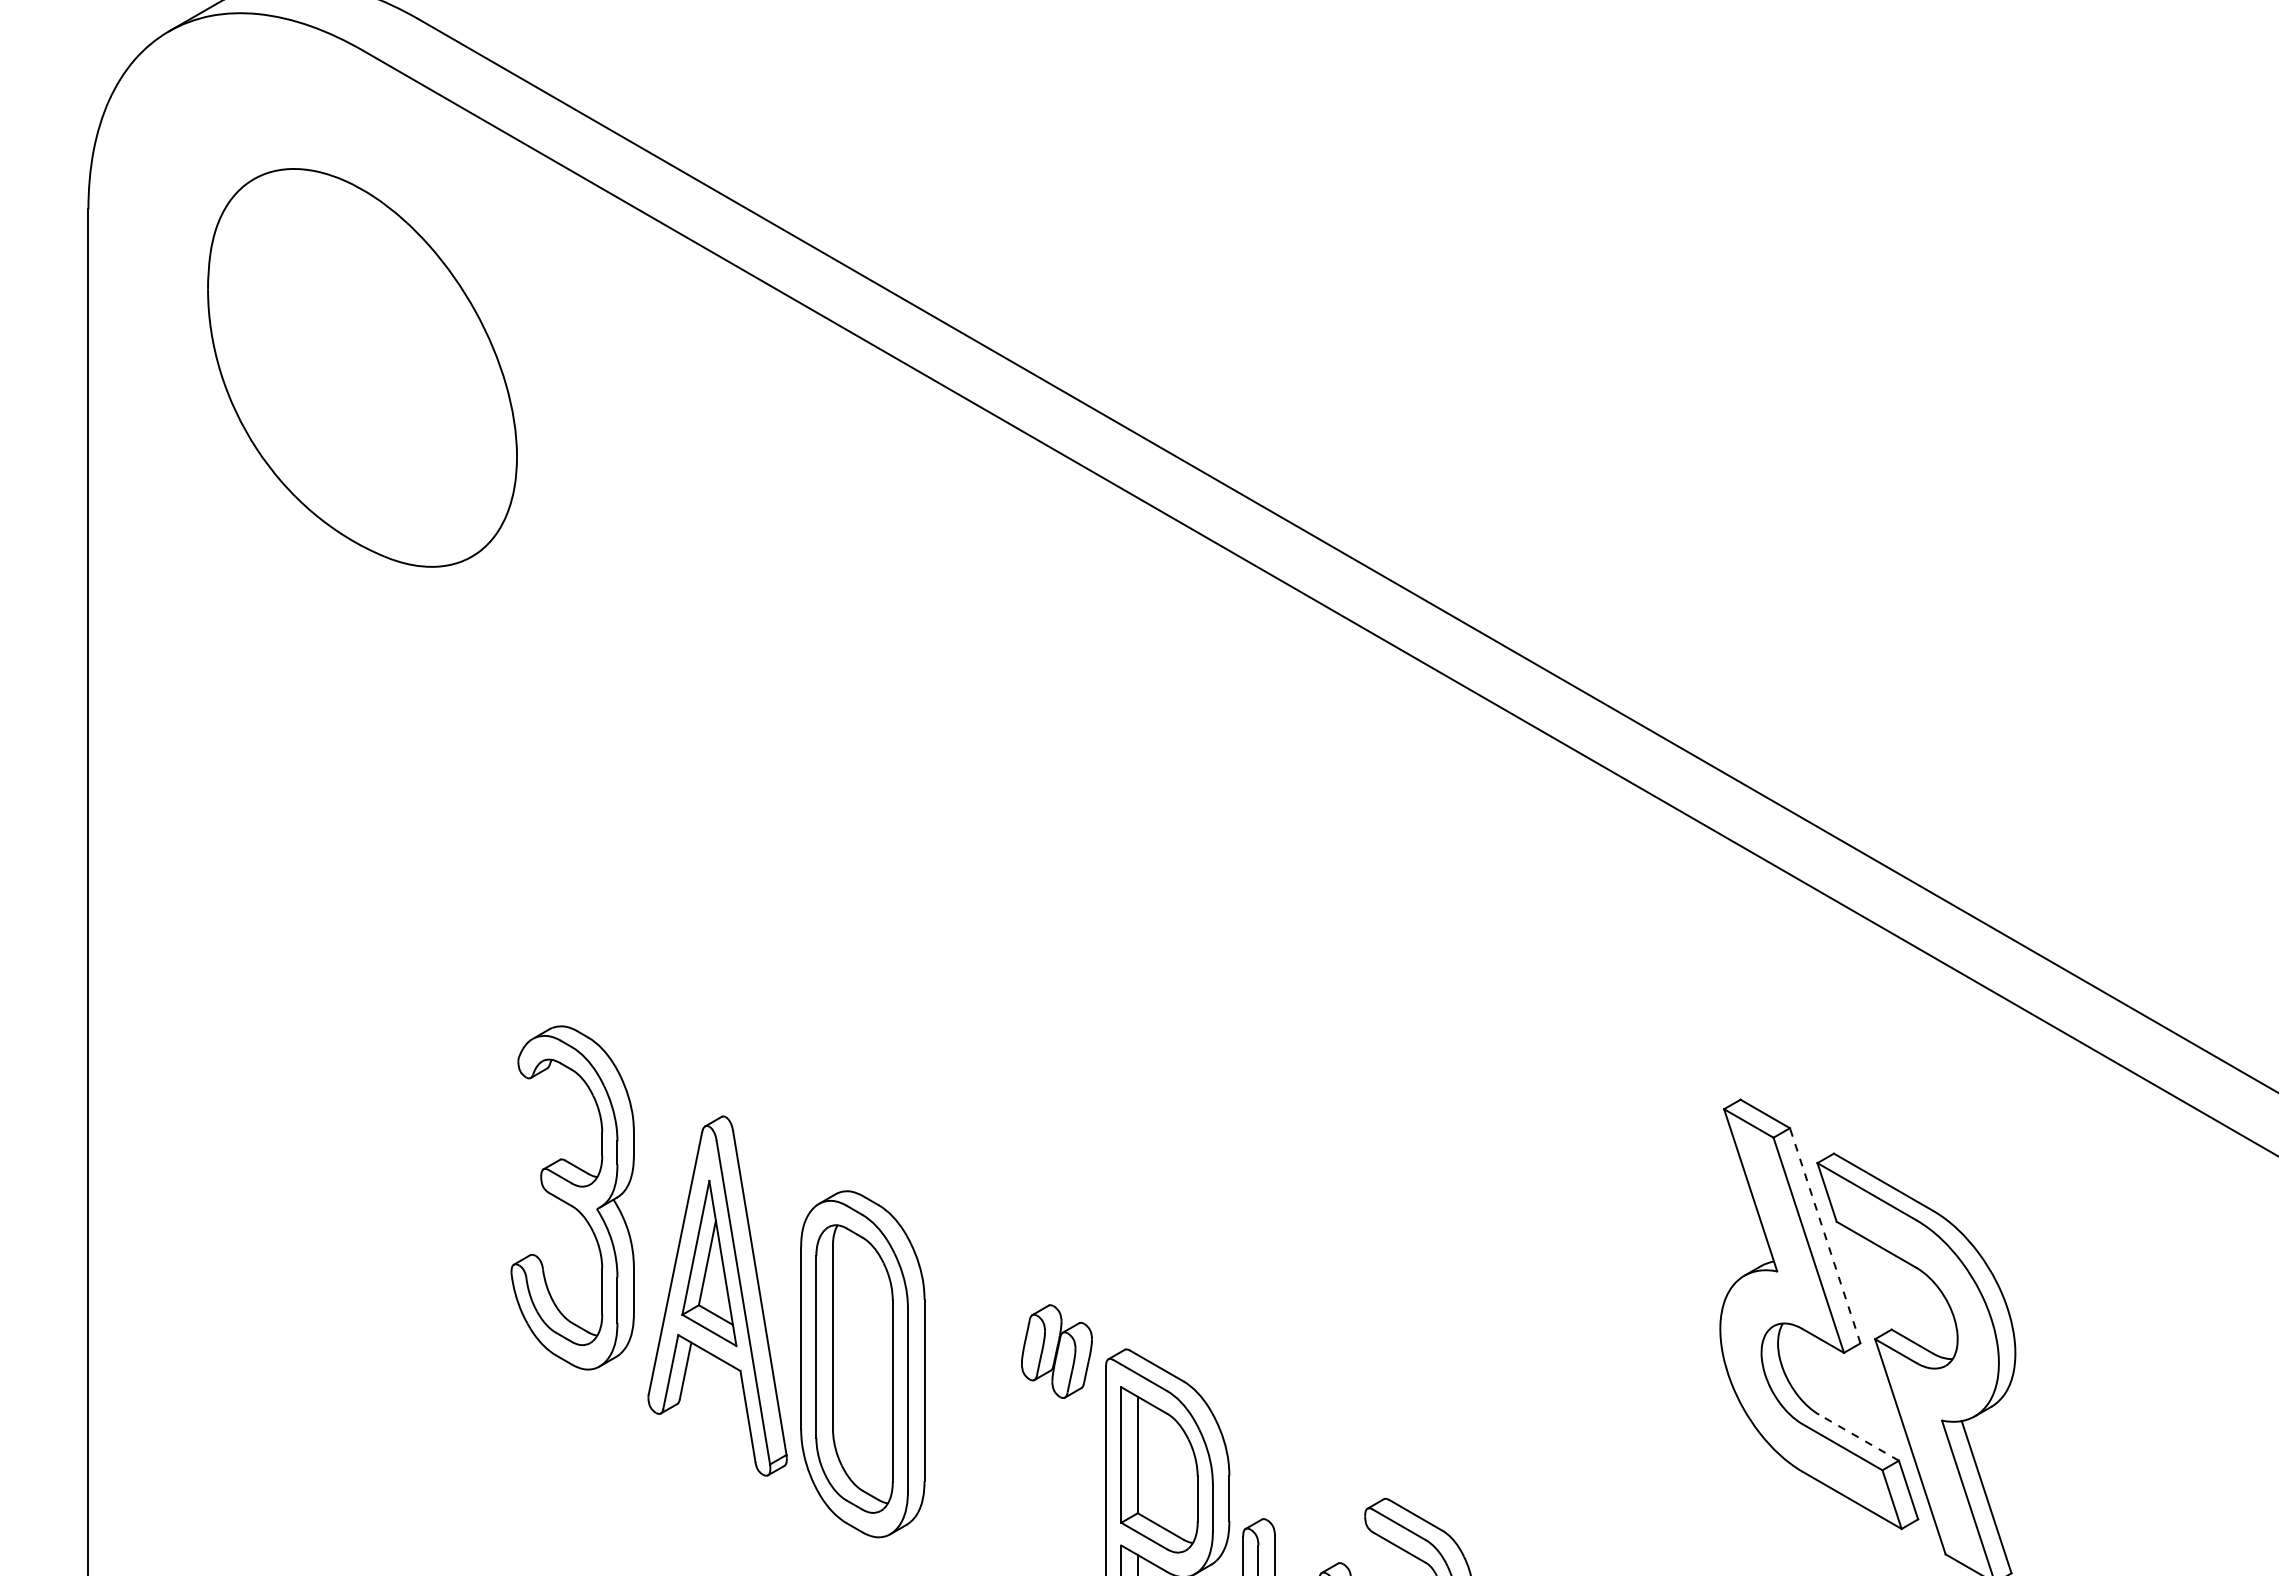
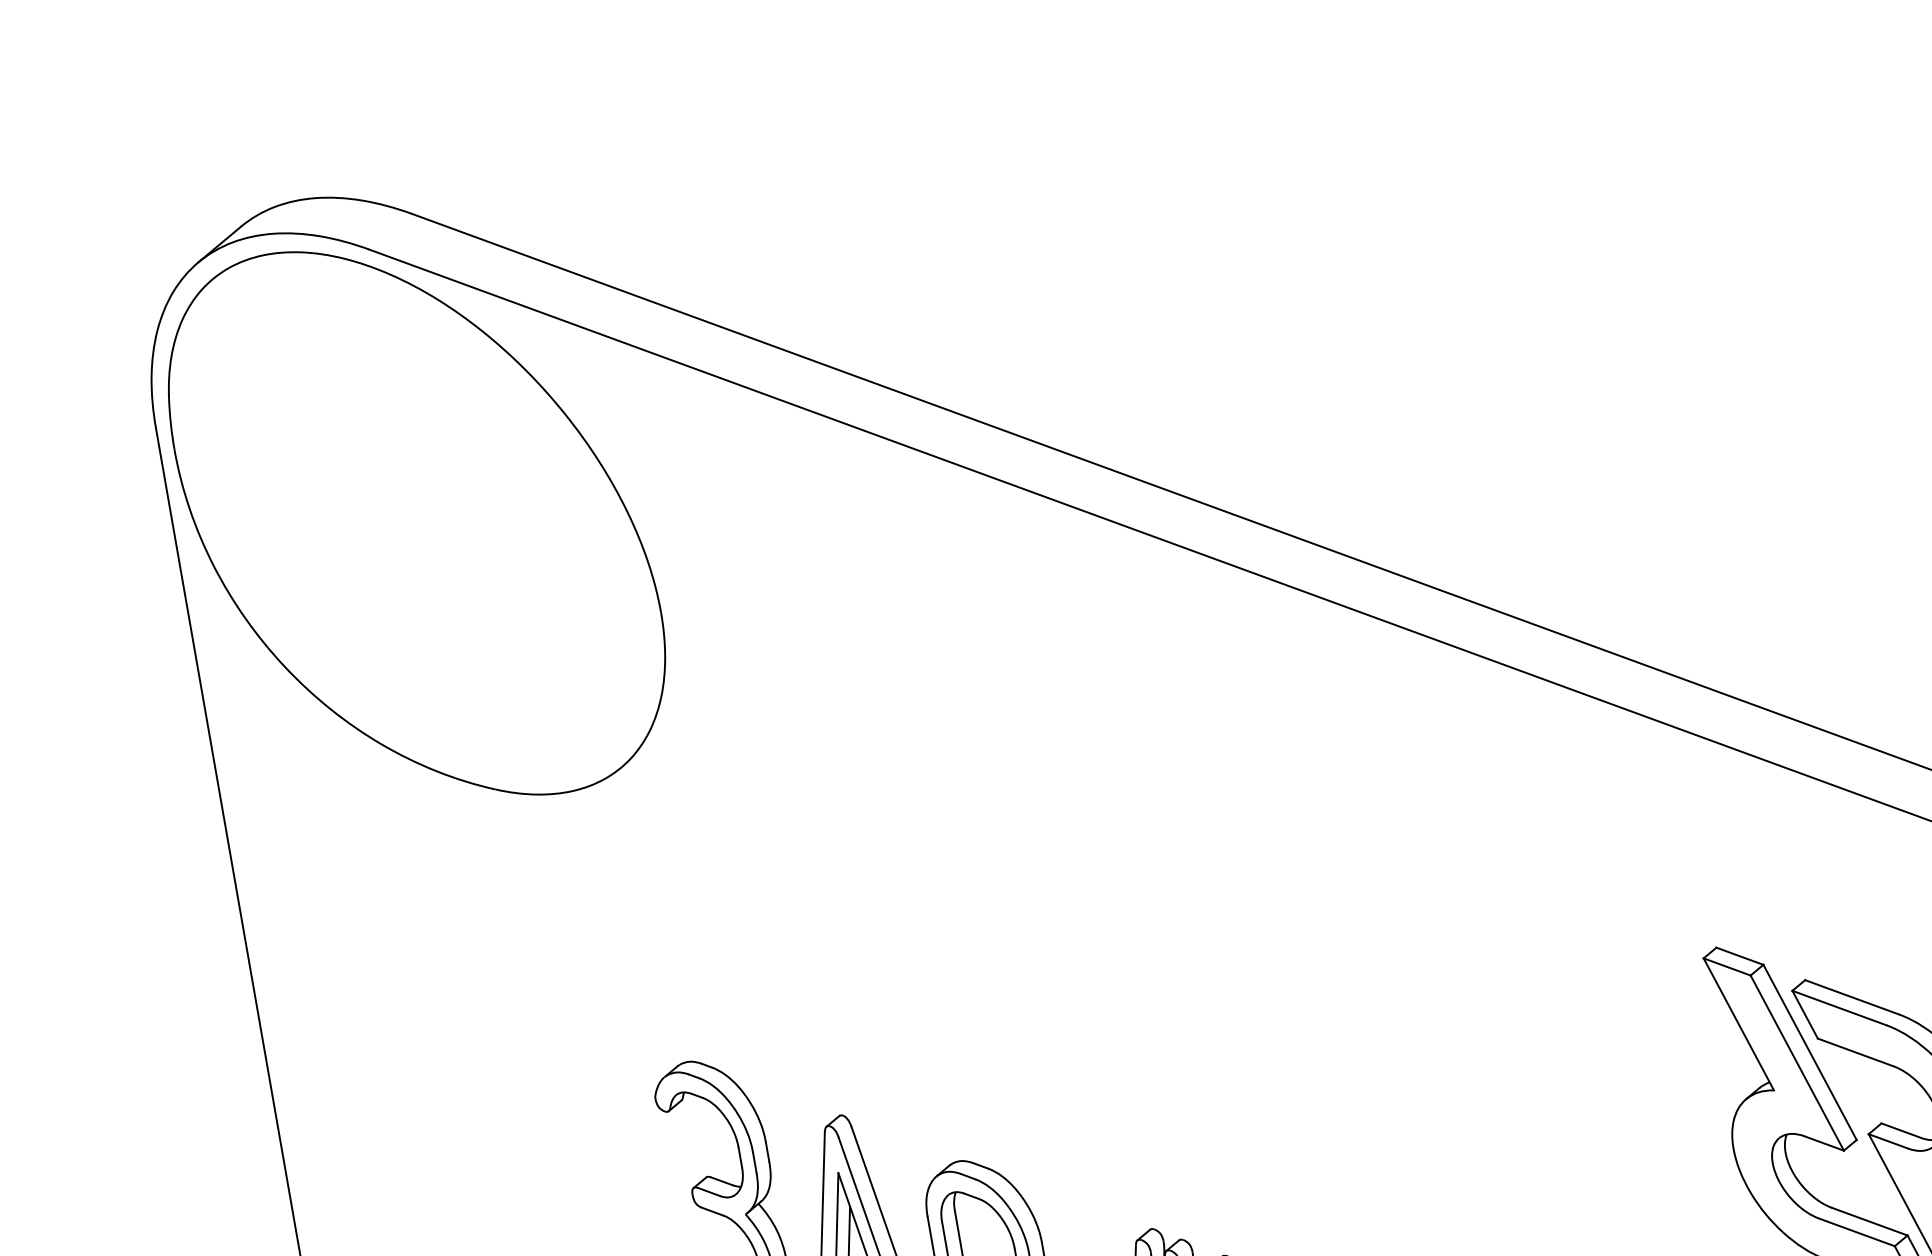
part: (362, 367) -> (416, 523), size x1.67
line: (1825, 1235) -> (1810, 1052), dashed -> solid
line: (1858, 1437) -> (1869, 1221), dashed -> solid

